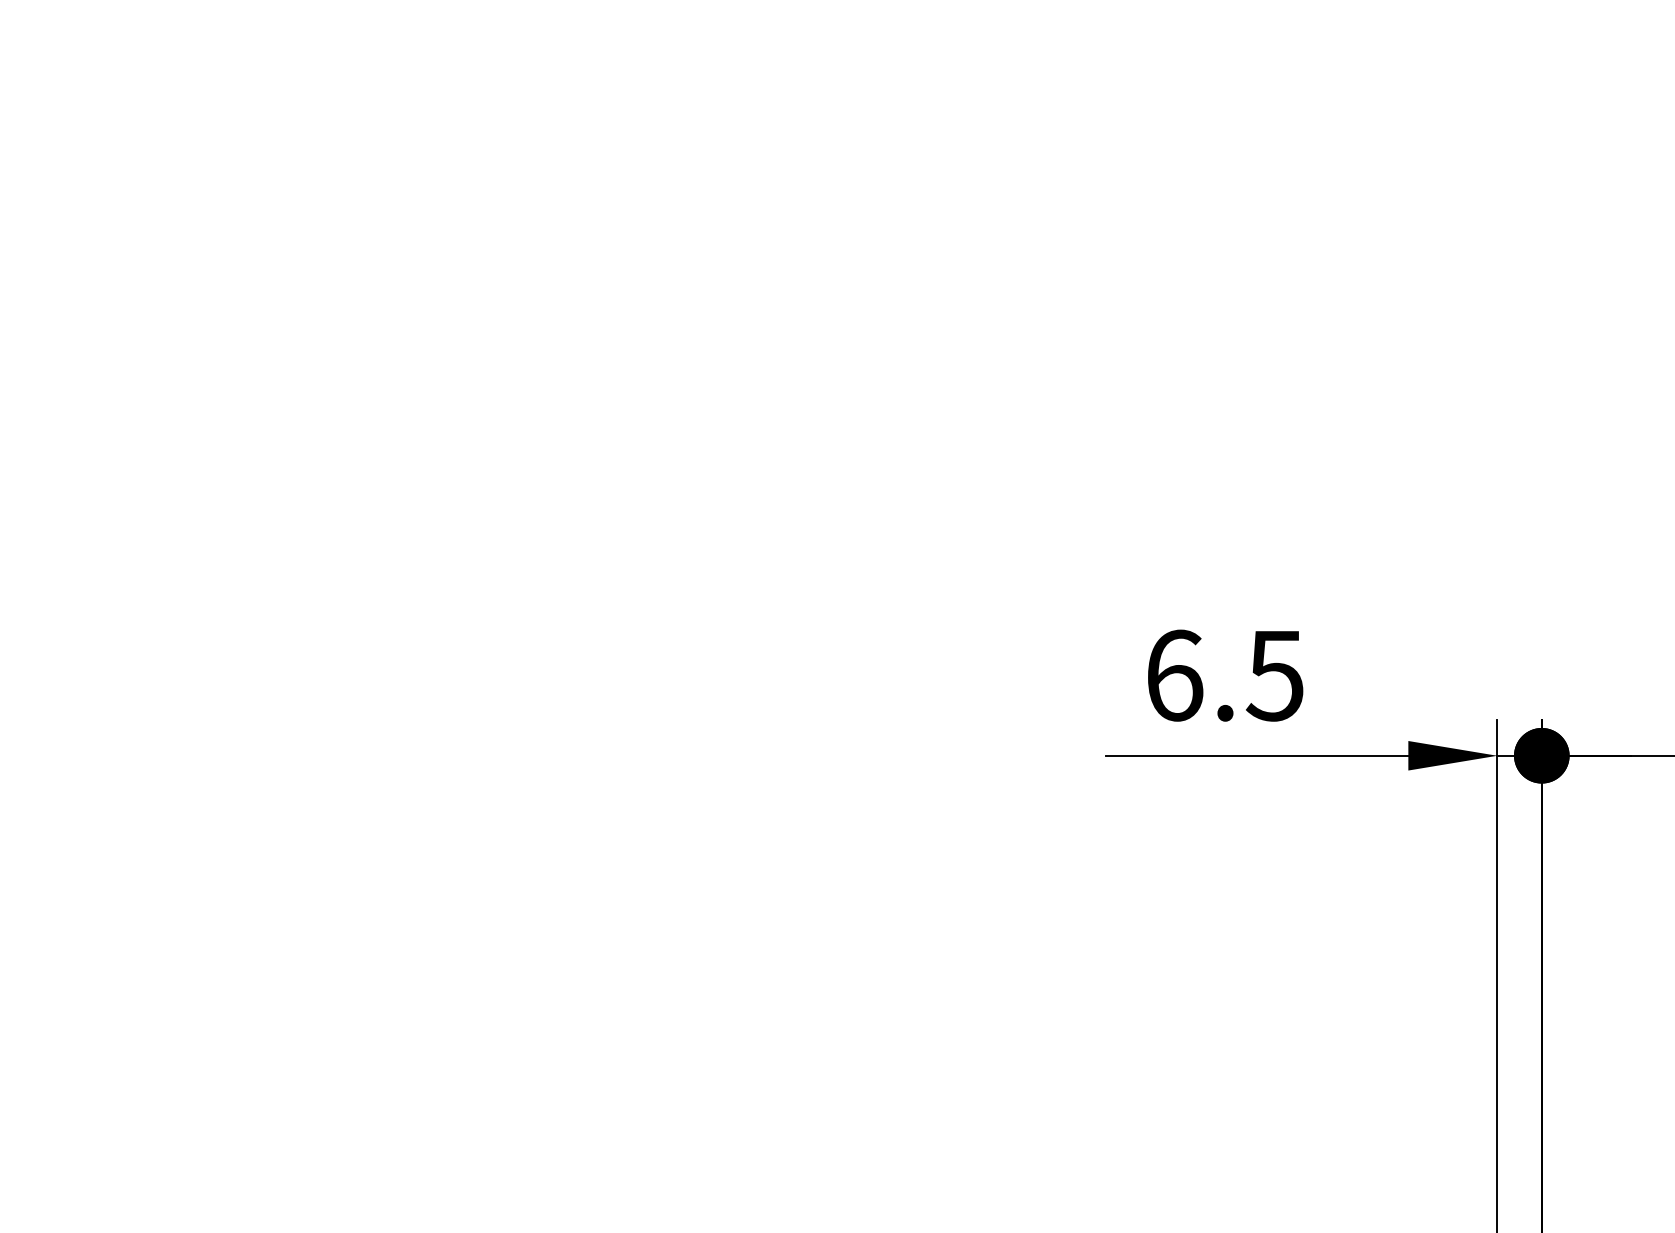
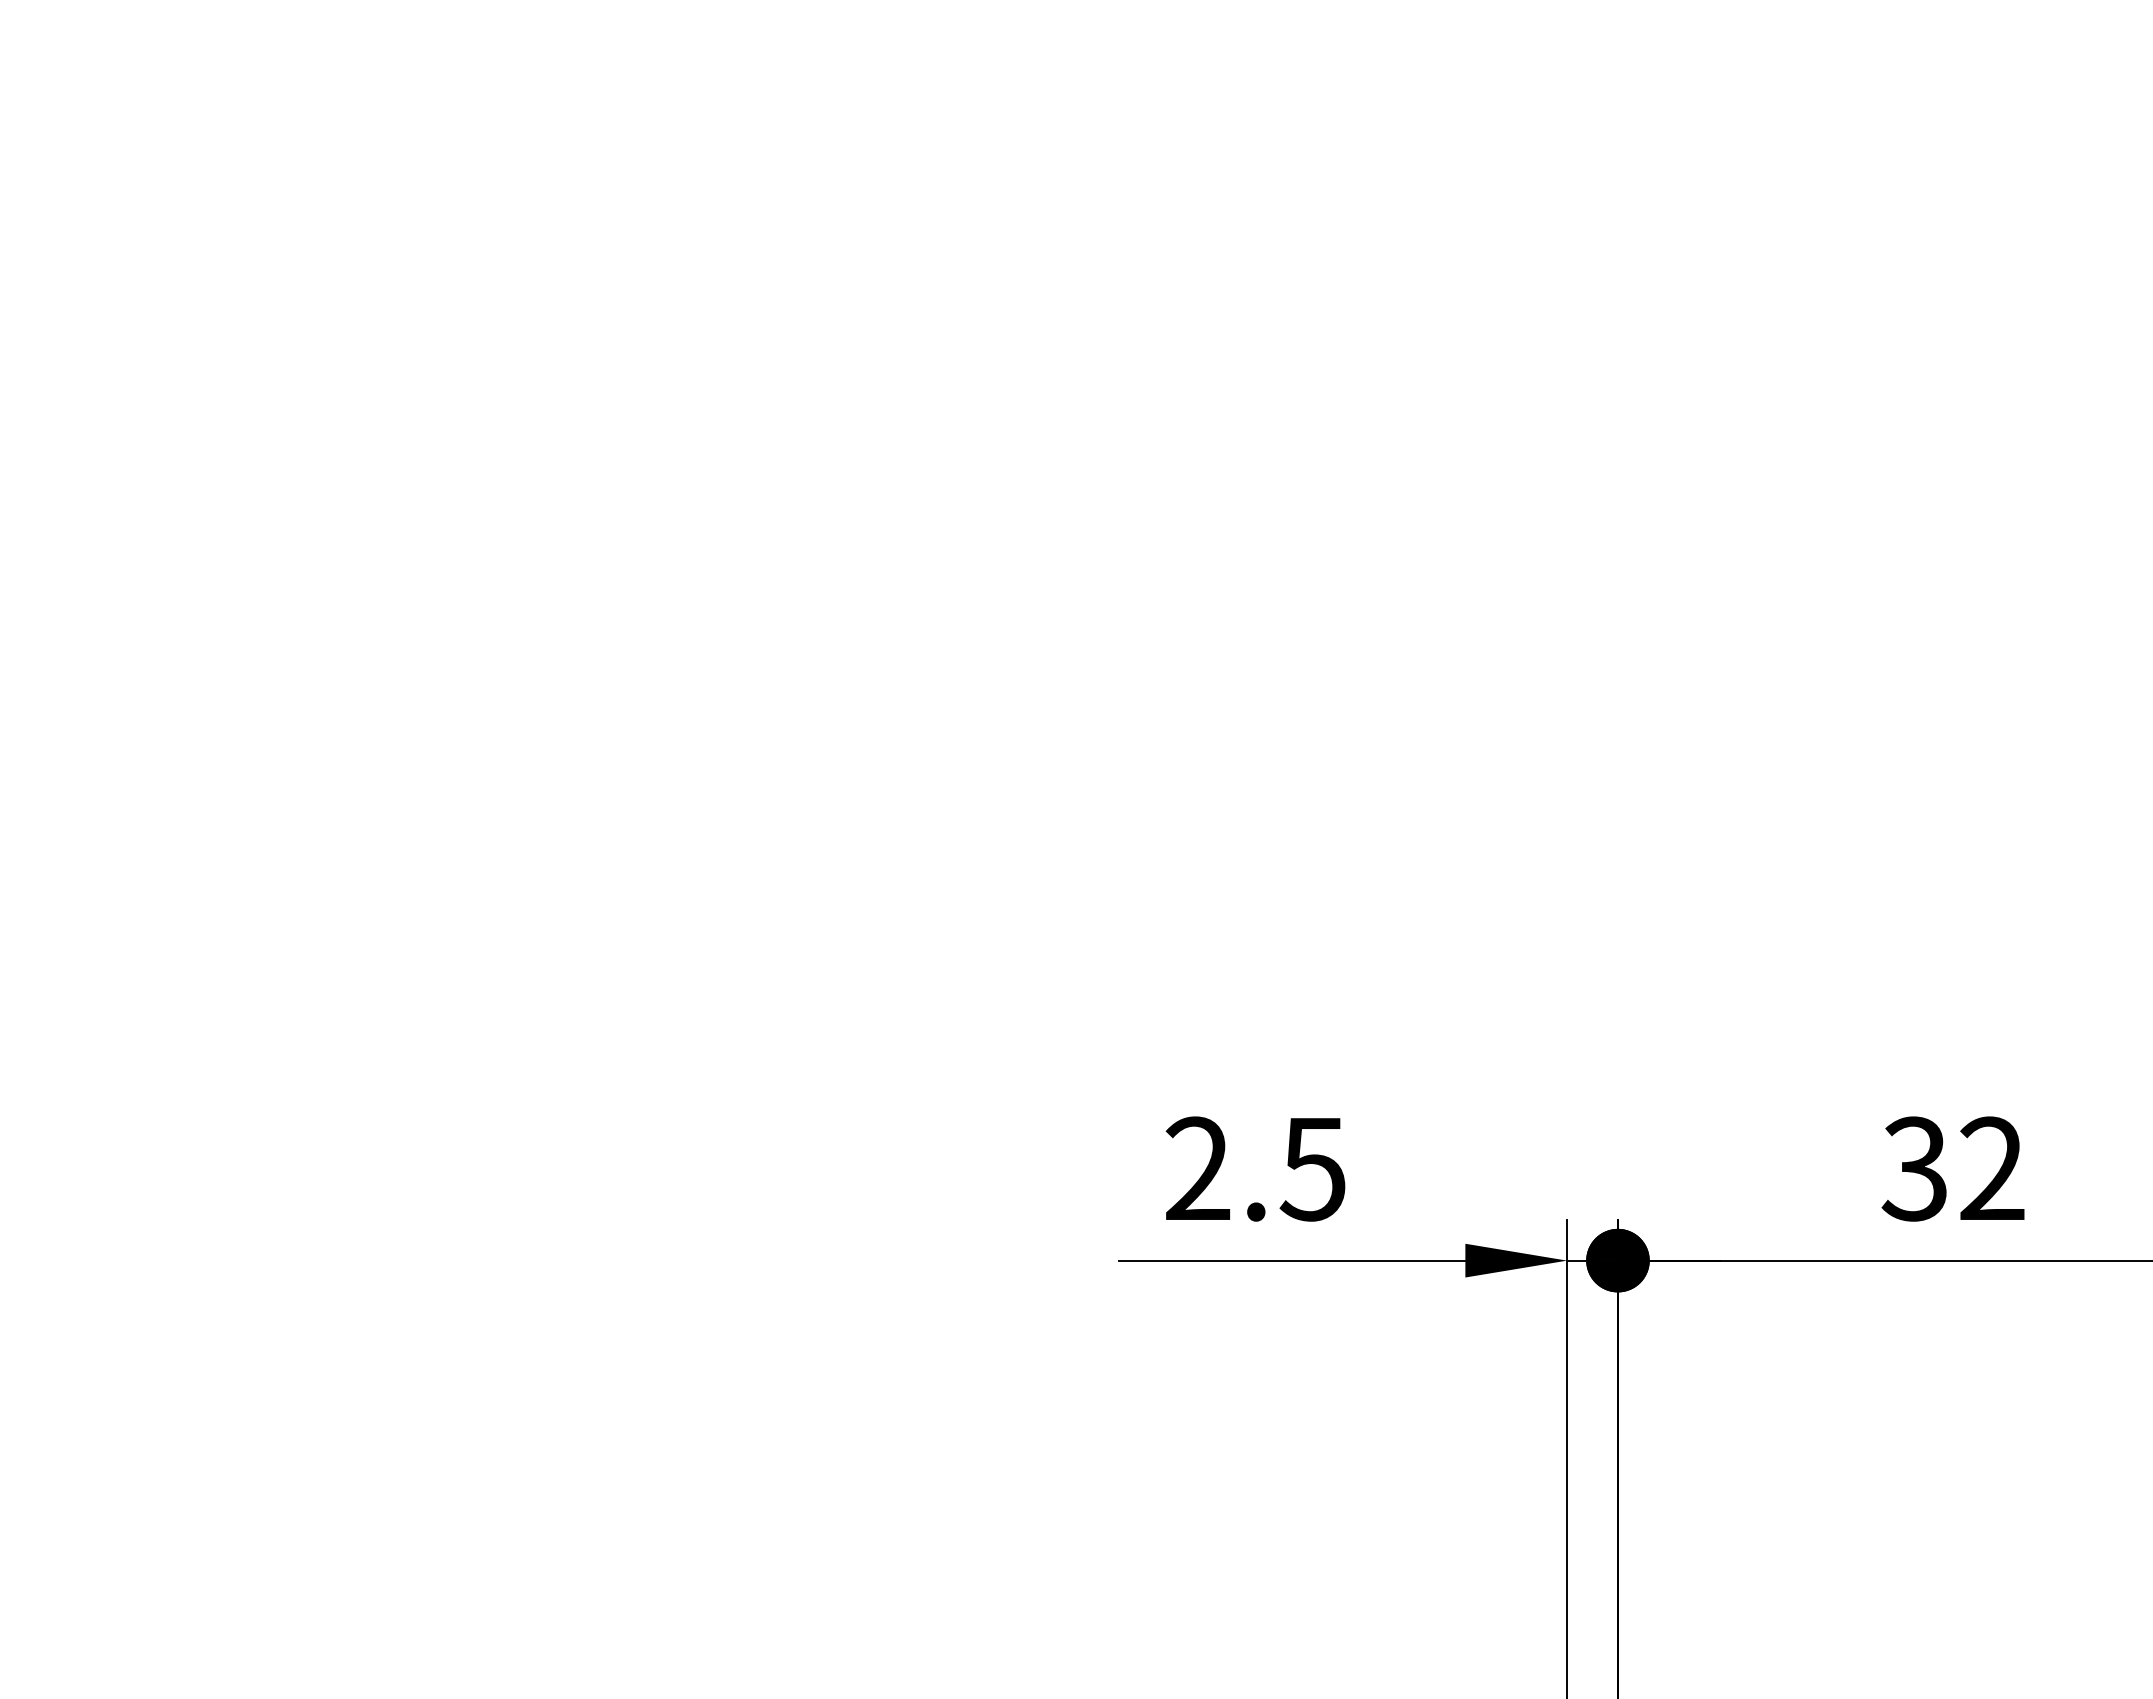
text: (1174, 675) -> (1197, 1168), 6.5 -> 2.5

